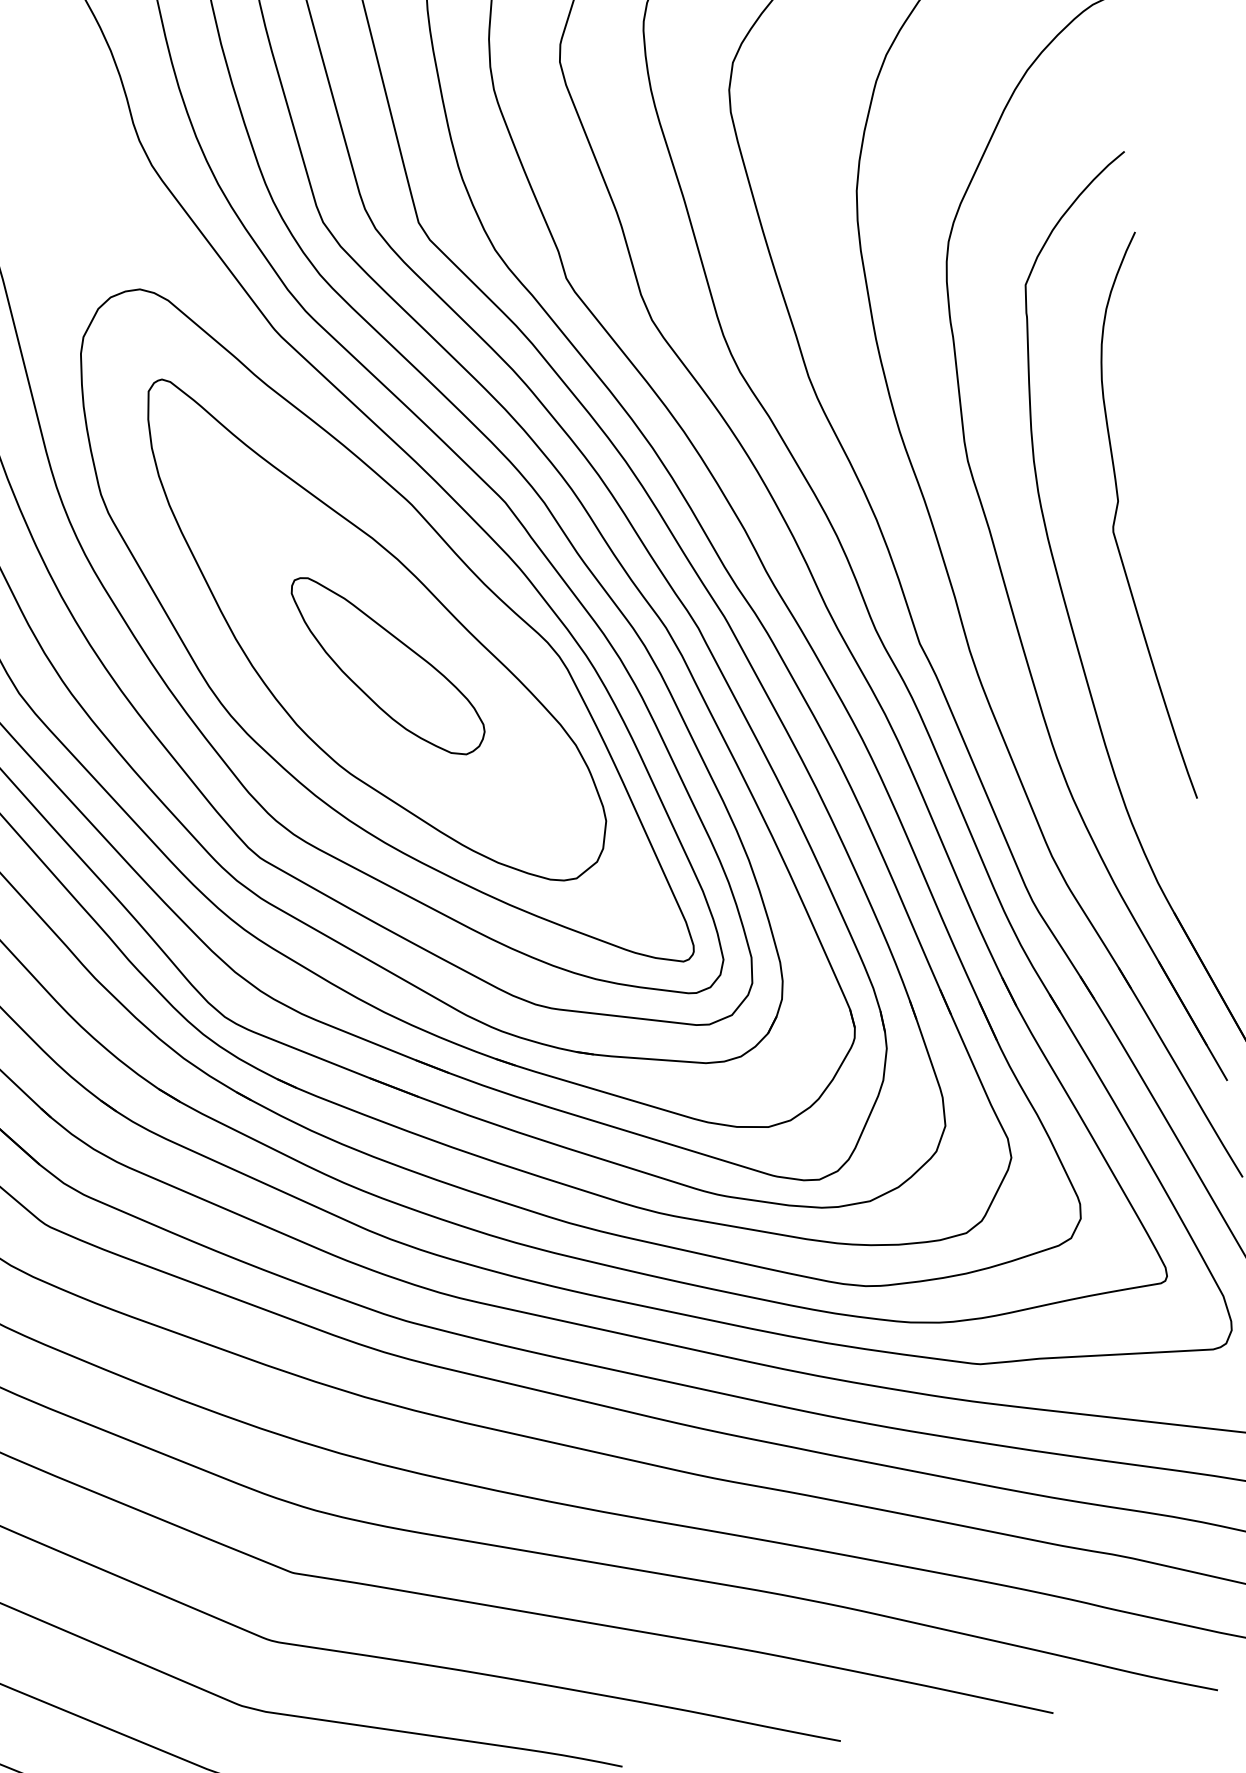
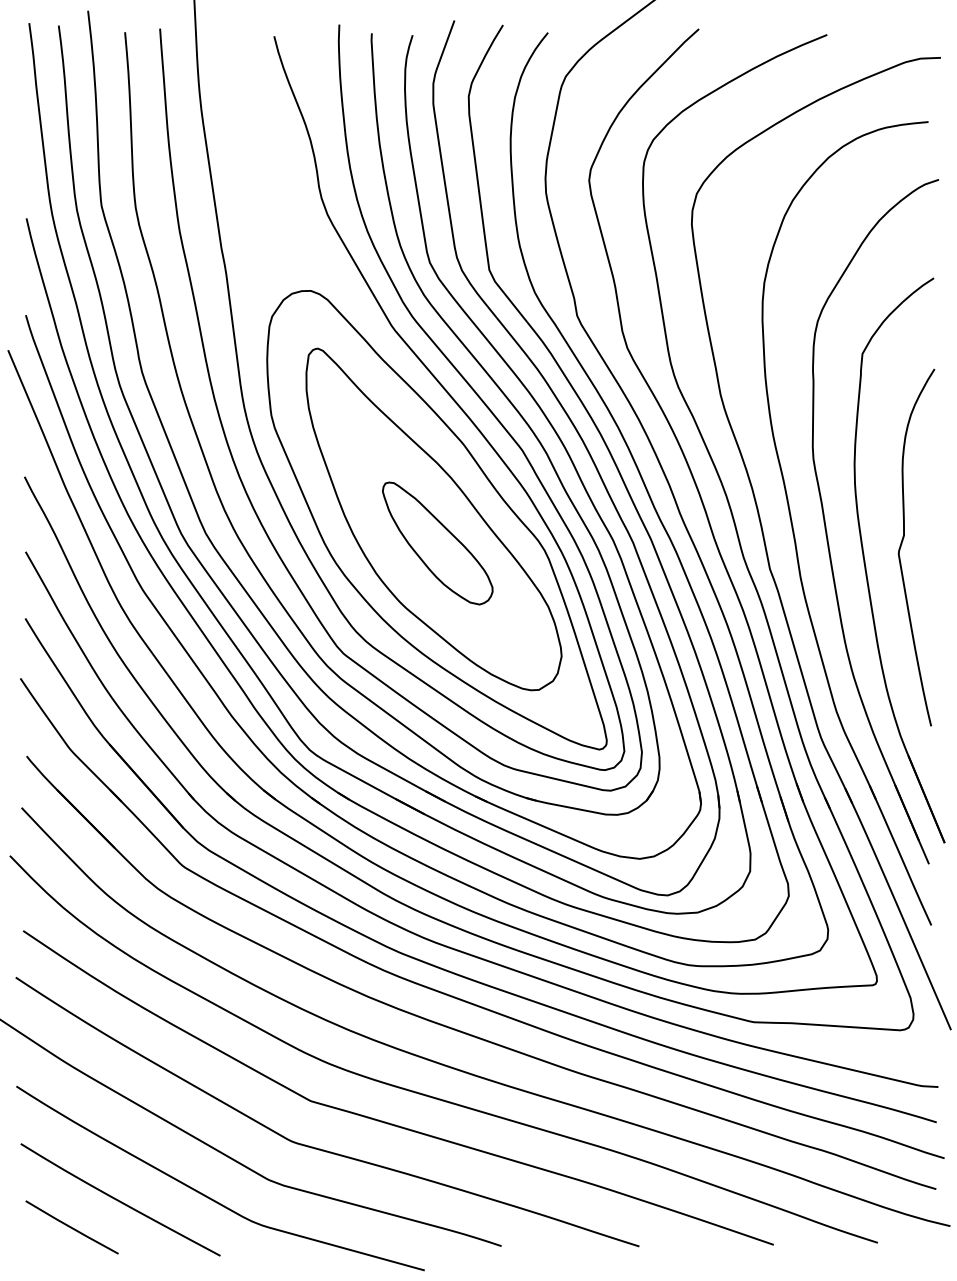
curve: (1117, 516) -> (902, 544), moved

